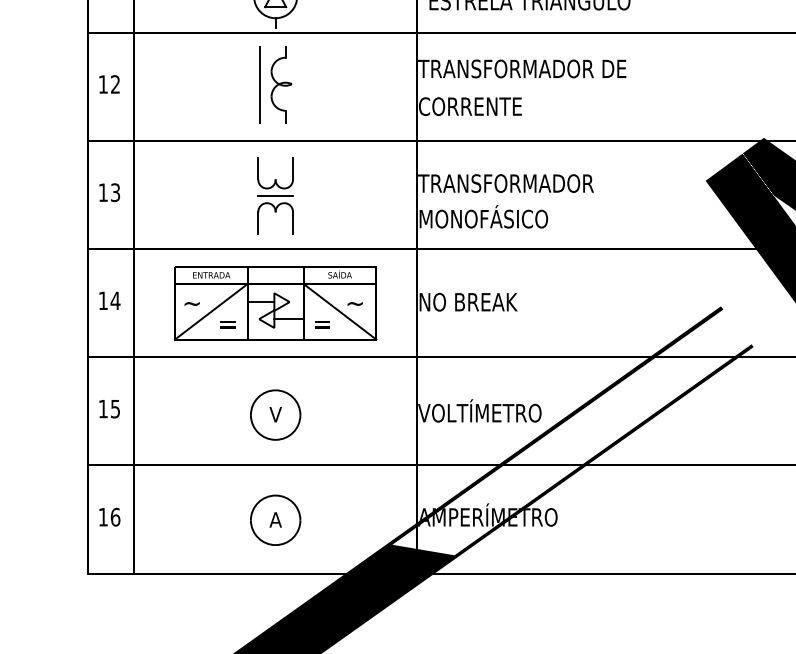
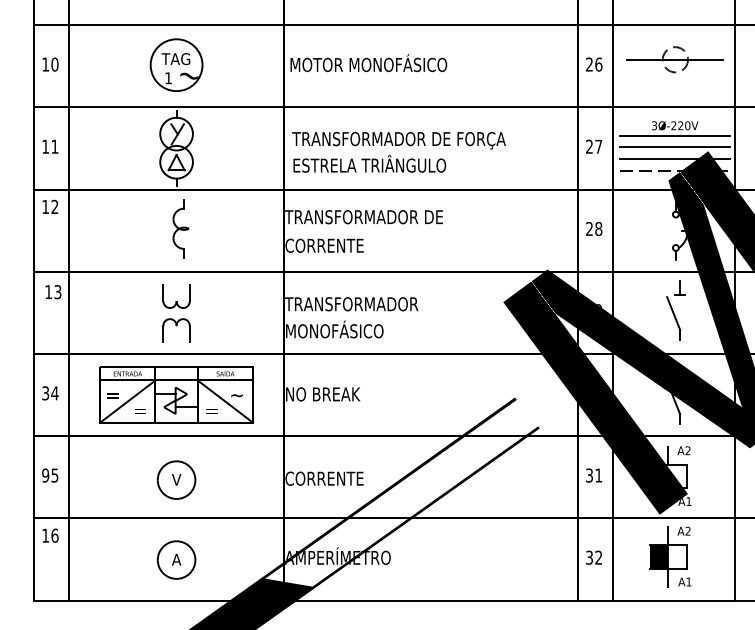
text: (109, 83) -> (50, 206), moved
line: (261, 85) -> (165, 229), removed
text: (109, 193) -> (53, 292), moved
line: (275, 195) -> (176, 313), removed
text: (103, 301) -> (45, 393), 14 -> 34
text: (191, 303) -> (112, 395), ~ -> =
text: (103, 408) -> (45, 475), 15 -> 95
text: (479, 410) -> (331, 476), VOLTÍMETRO -> CORRENTE
text: (109, 516) -> (50, 535), moved

